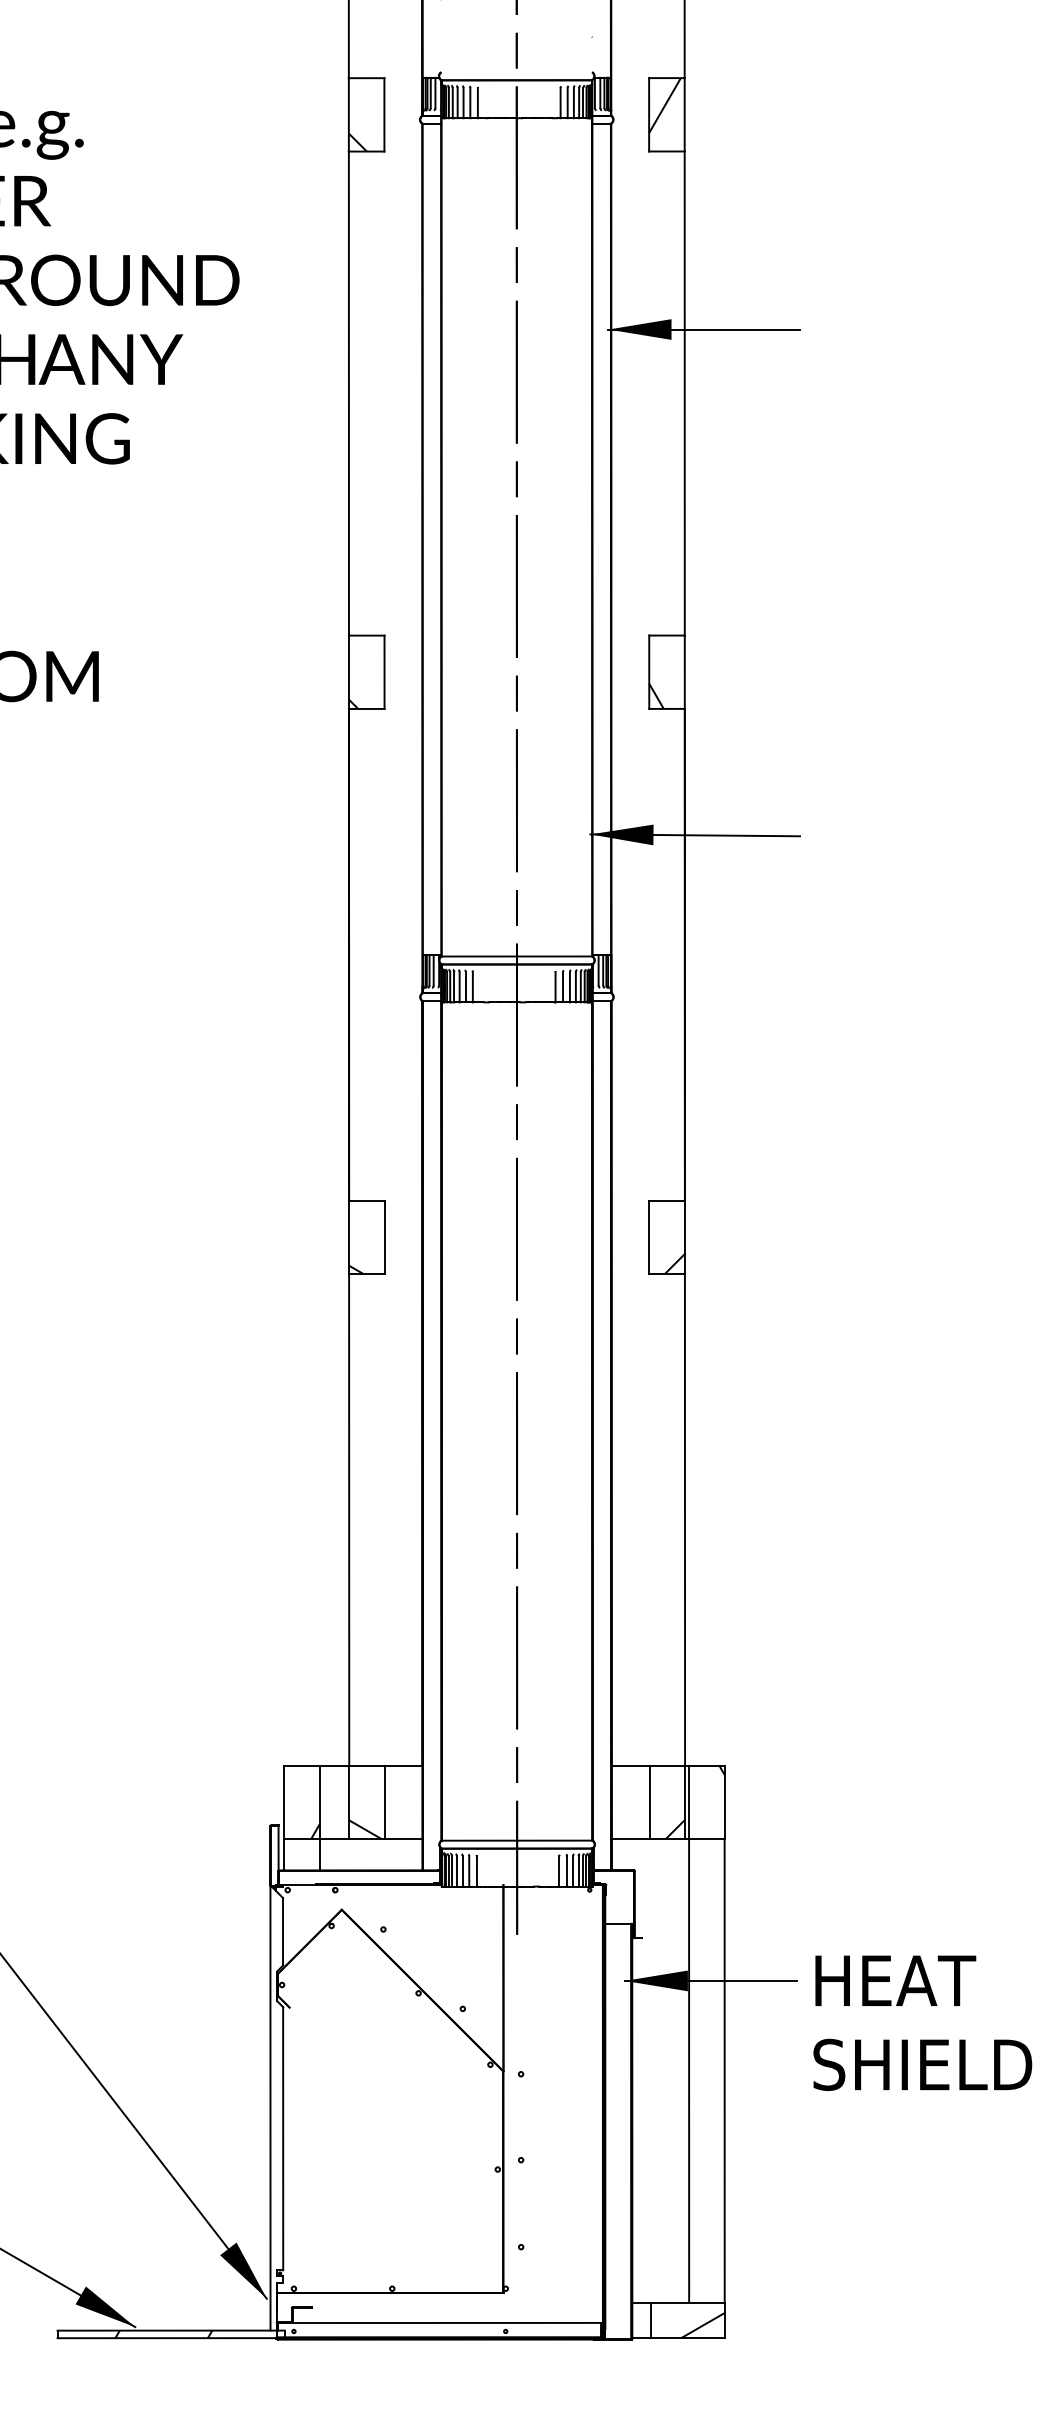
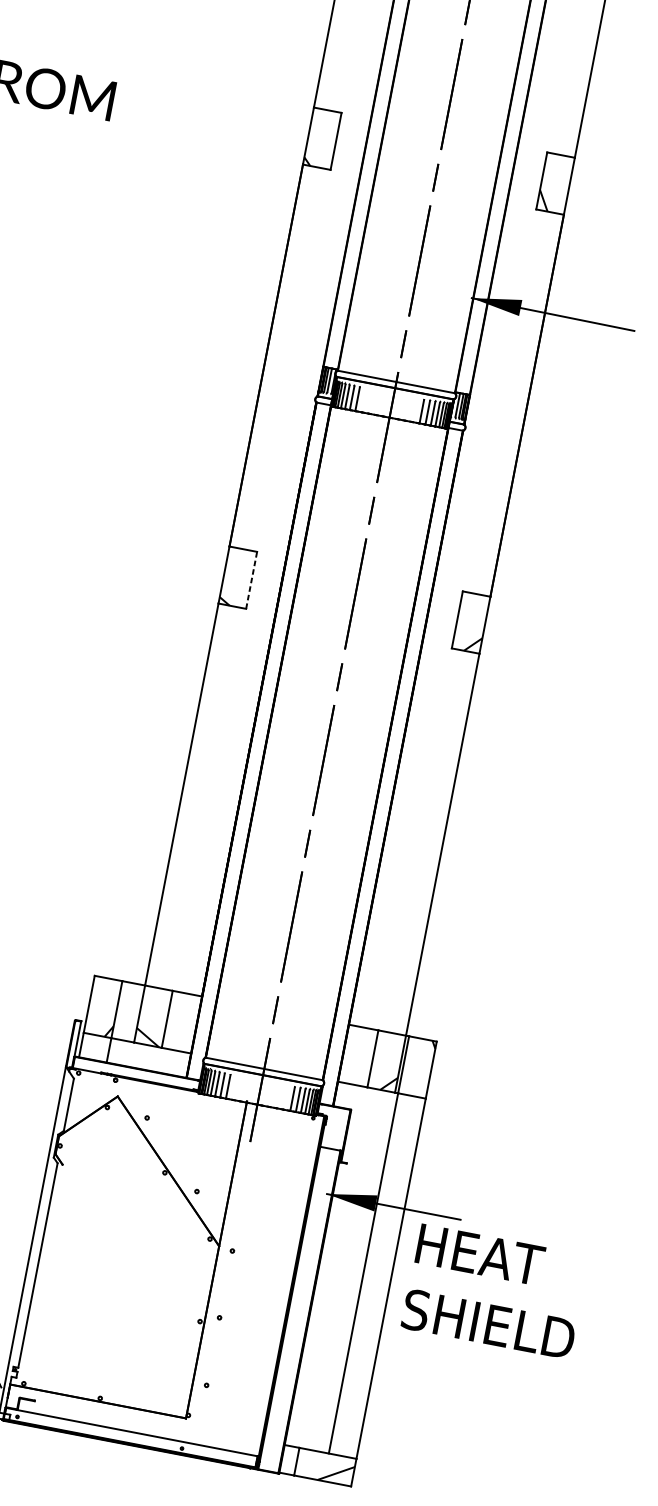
line: (384, 1237) -> (251, 580), solid -> dashed
text: (922, 2022) -> (494, 1291), moved

